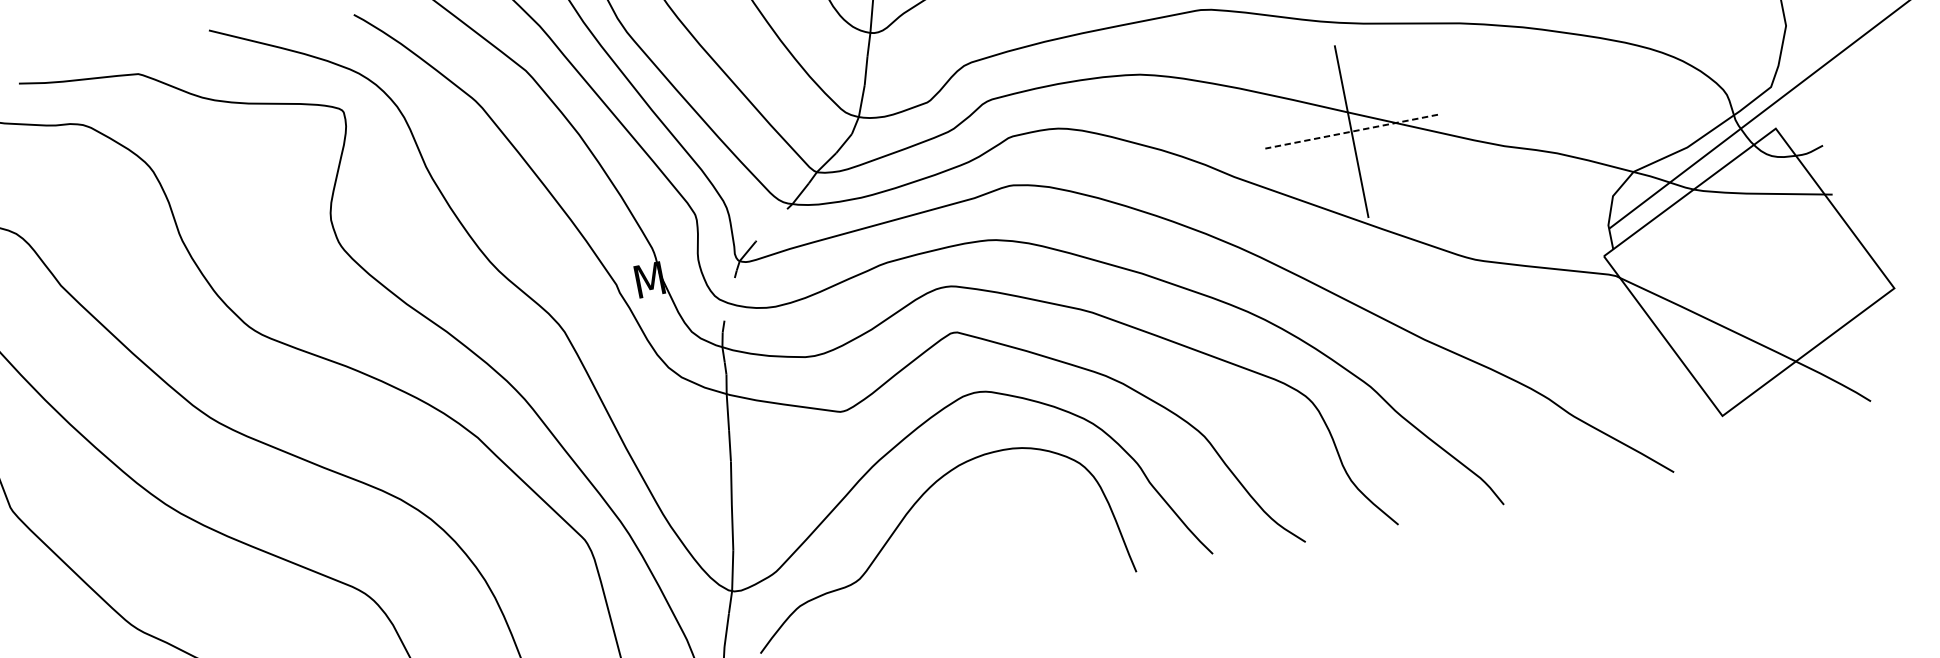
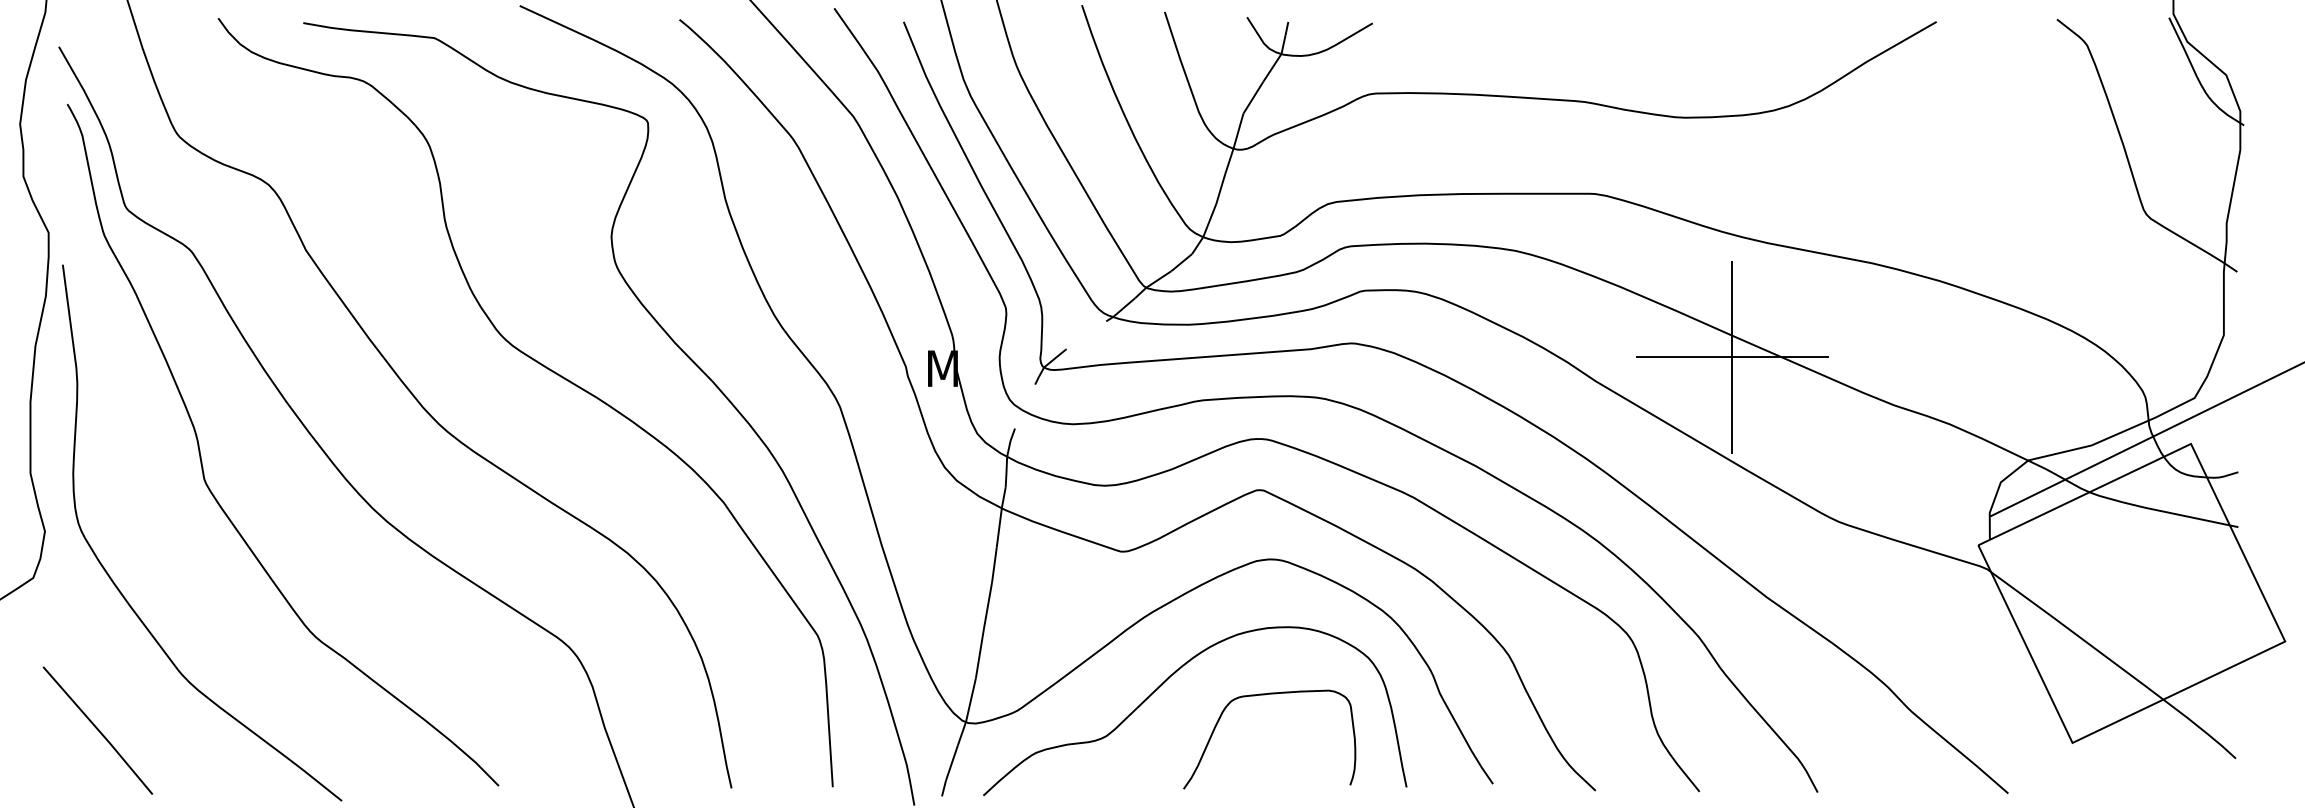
line: (1351, 131) -> (1732, 357), dashed -> solid
curve: (994, 514) -> (1265, 695), added

